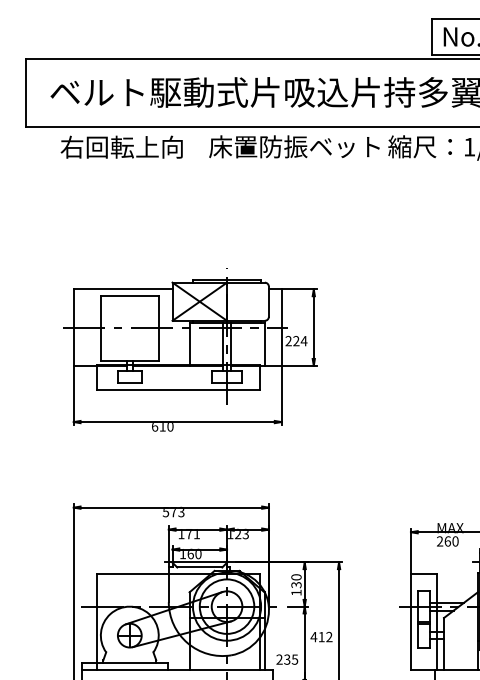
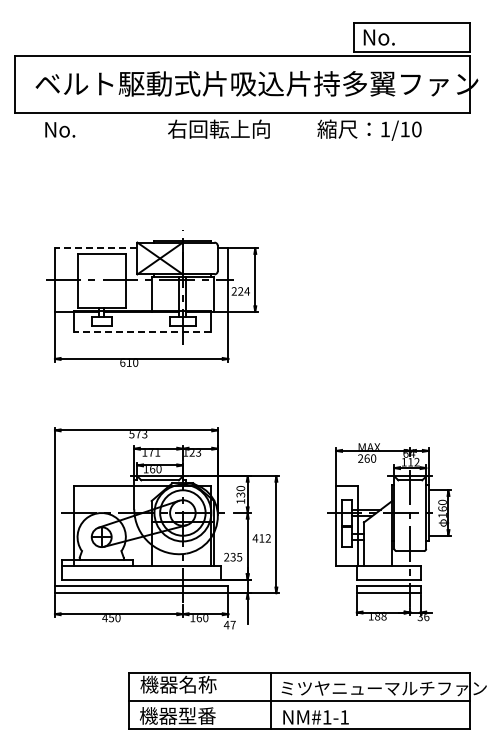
text: (294, 145) -> (239, 128), 床置防振ベット -> 右回転上向
text: (121, 147) -> (94, 129), 右回転上向 -> No.
line: (122, 289) -> (95, 248), solid -> dashed
line: (177, 390) -> (141, 332), solid -> dashed

